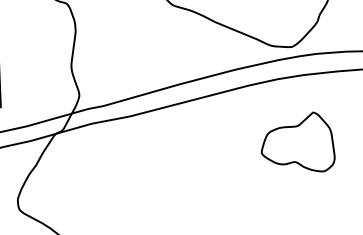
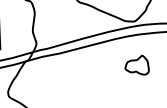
part: (296, 140) -> (136, 64), size x0.7

